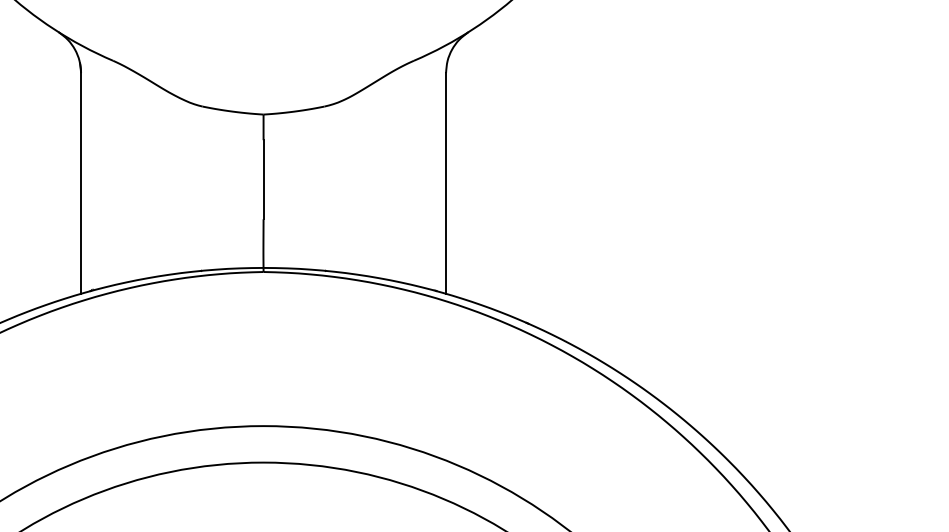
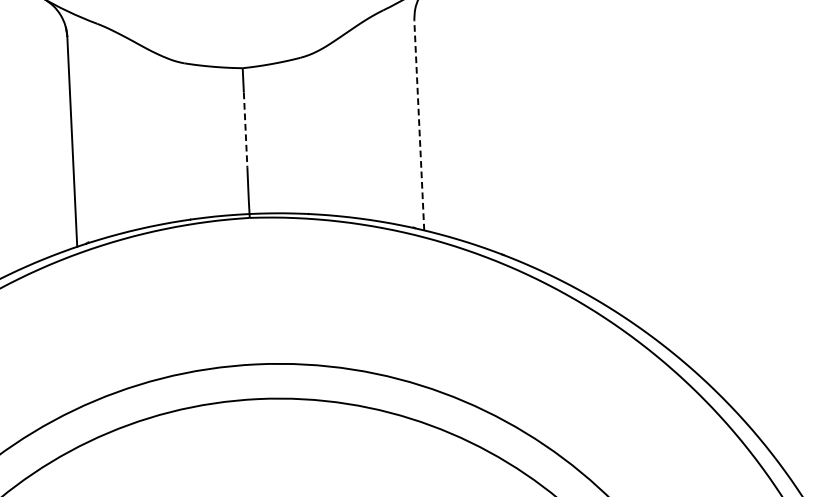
line: (263, 179) -> (245, 129), solid -> dashed
line: (446, 183) -> (419, 125), solid -> dashed

